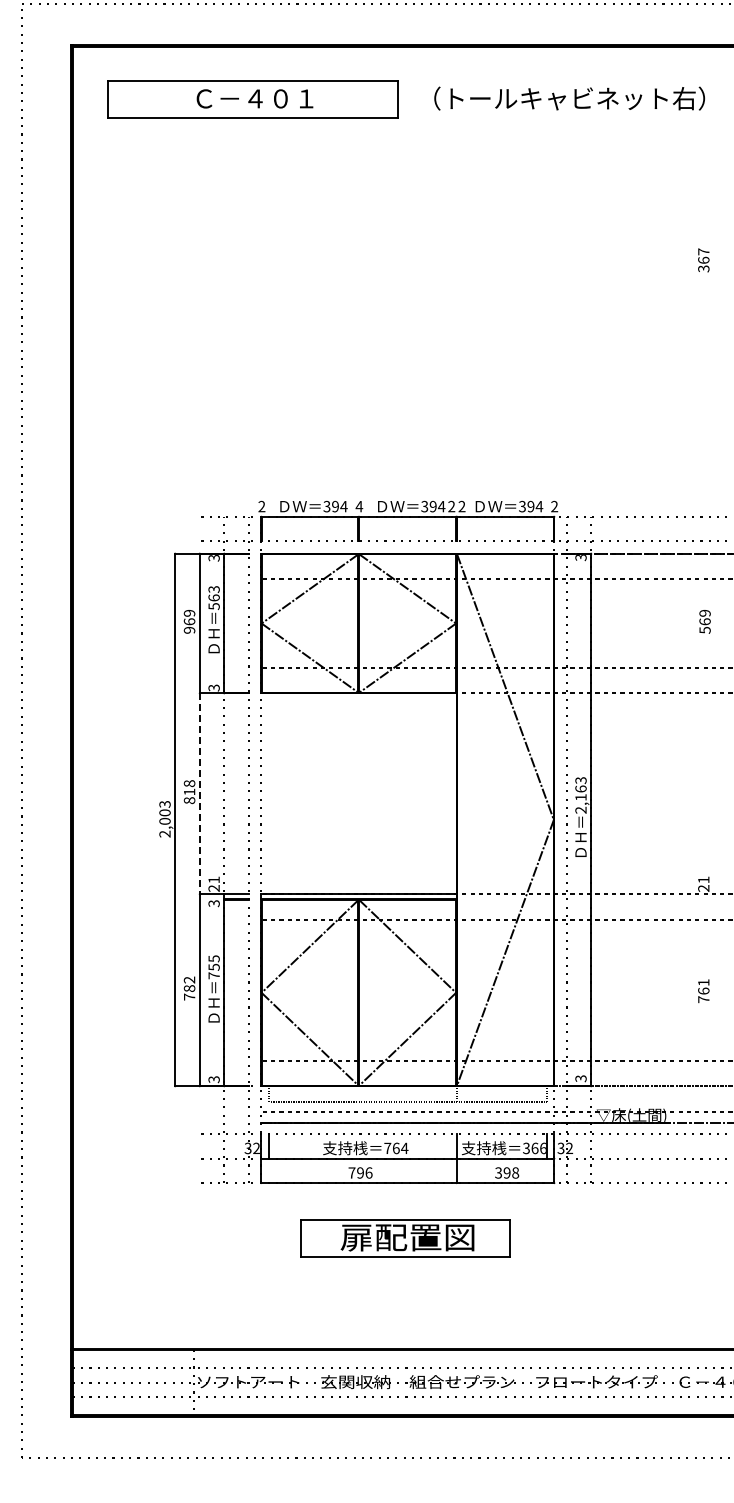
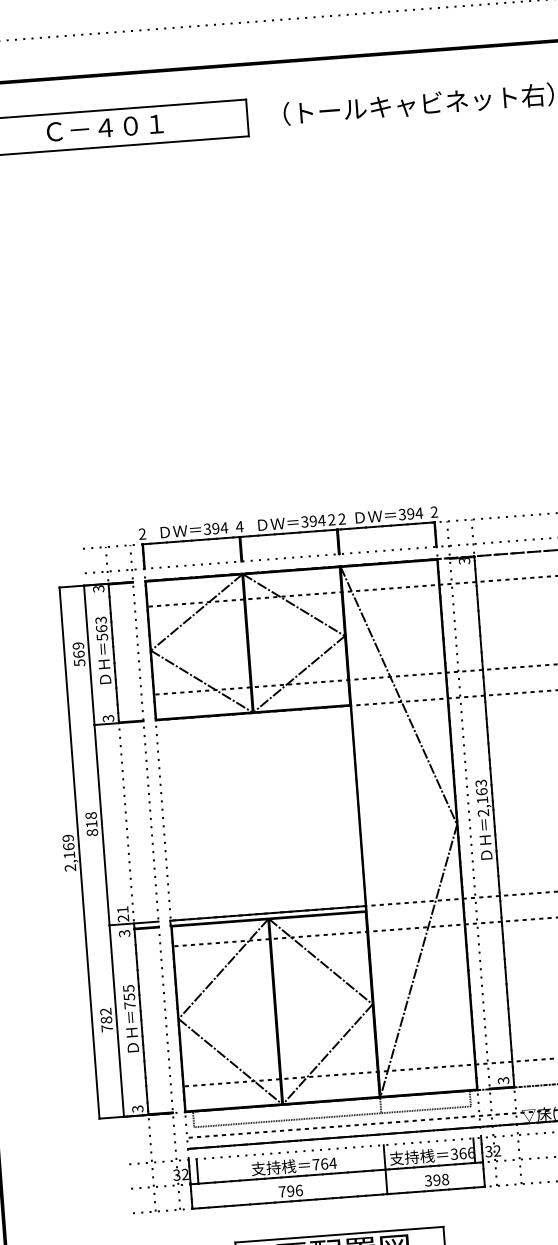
text: (189, 629) -> (79, 662), 969 -> 569
line: (199, 794) -> (101, 825), dashed -> solid
text: (164, 812) -> (68, 846), 2,003 -> 2,169

